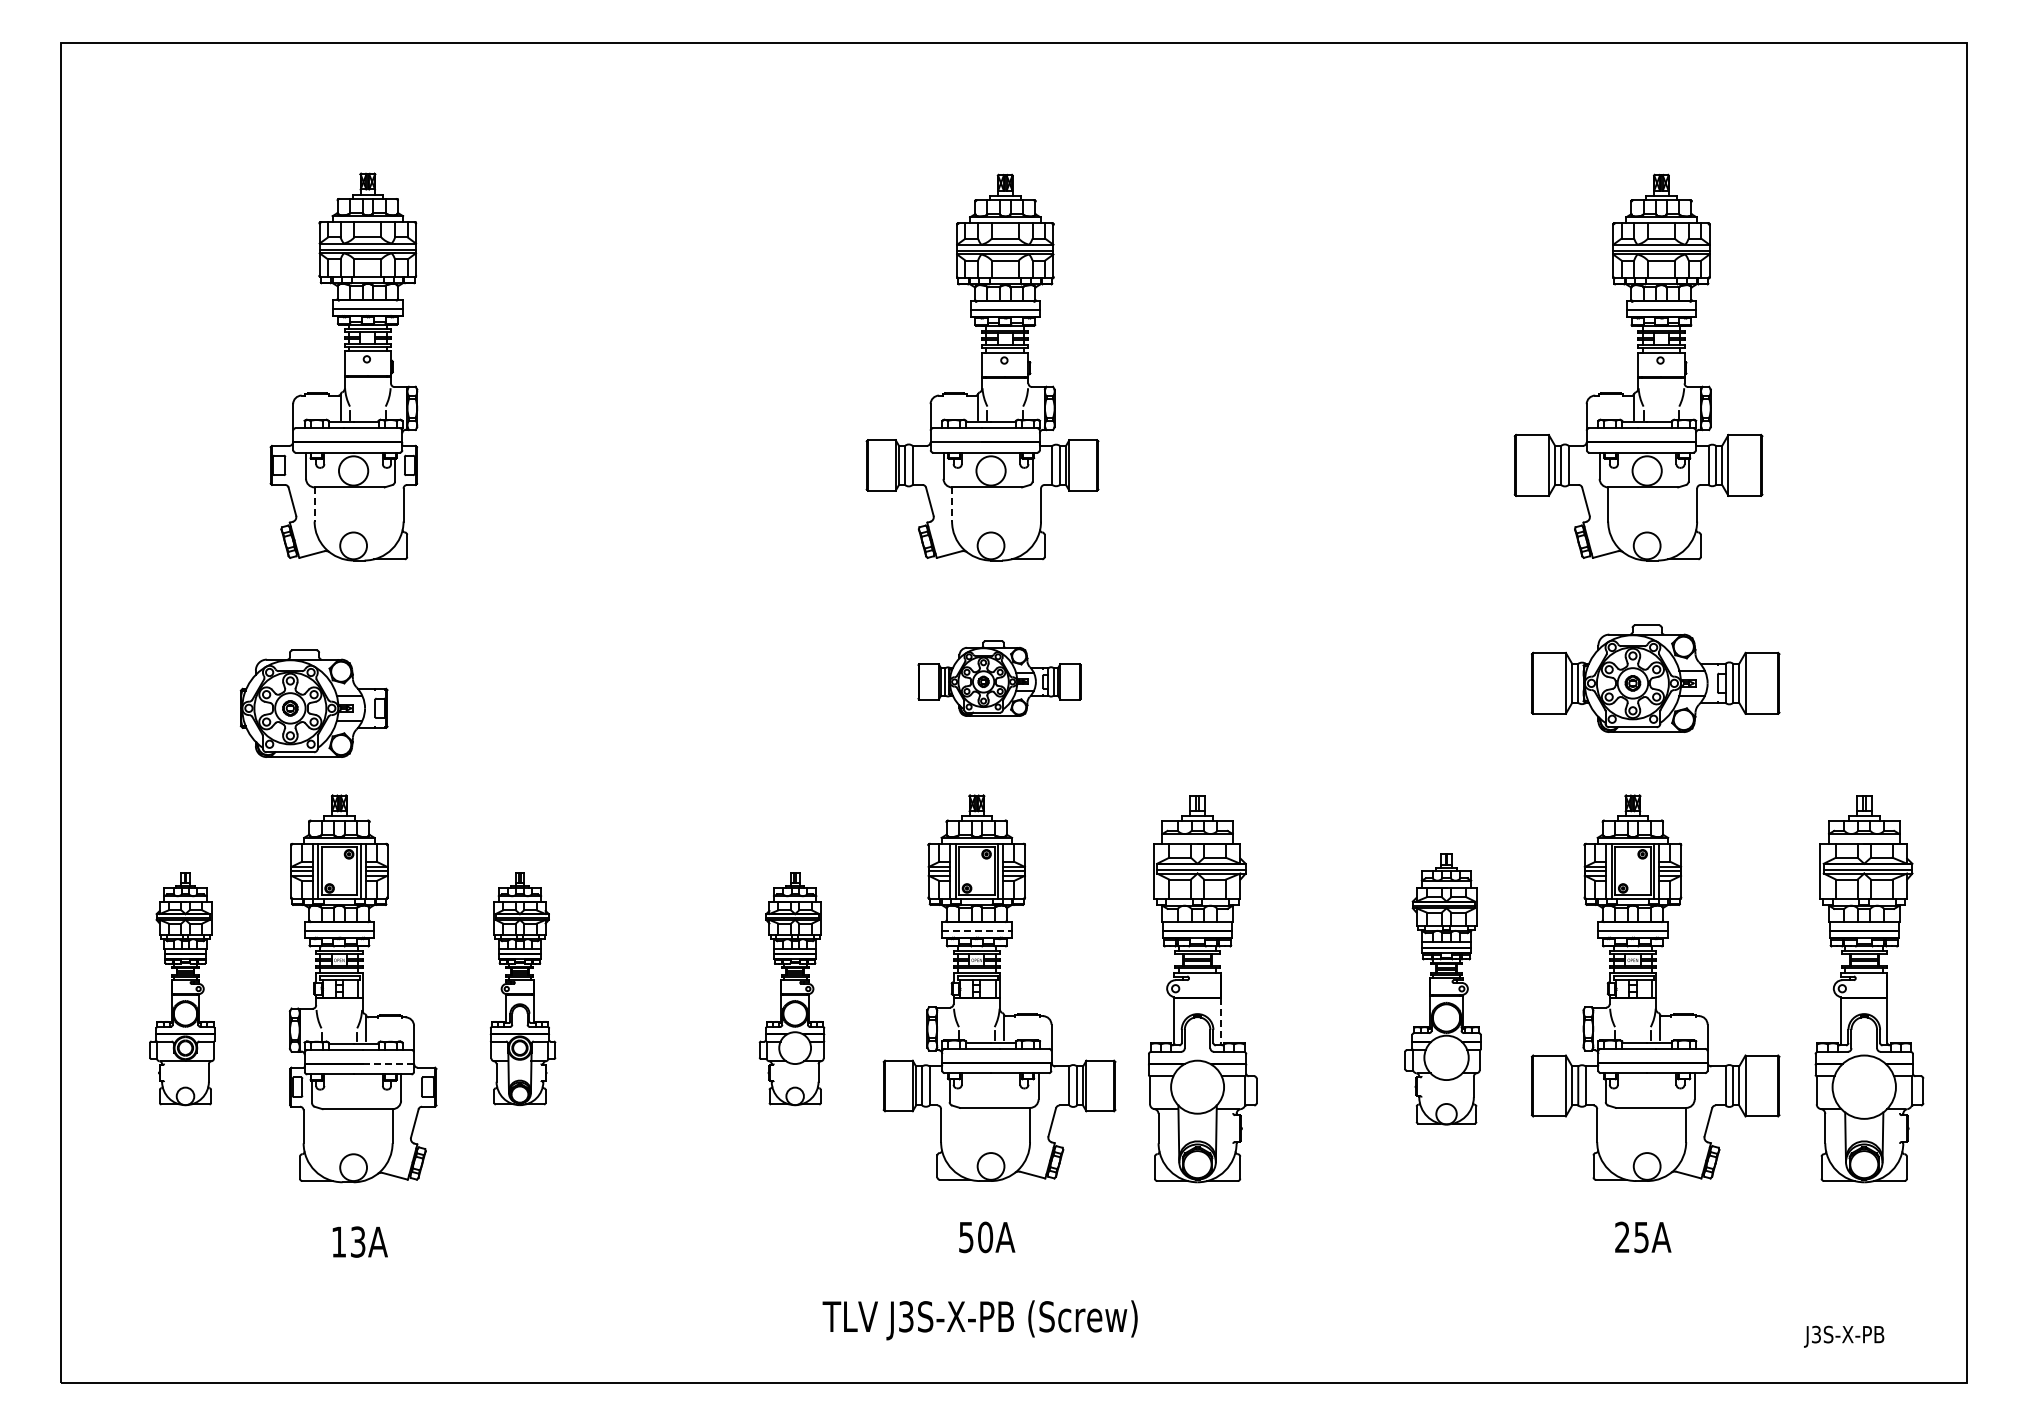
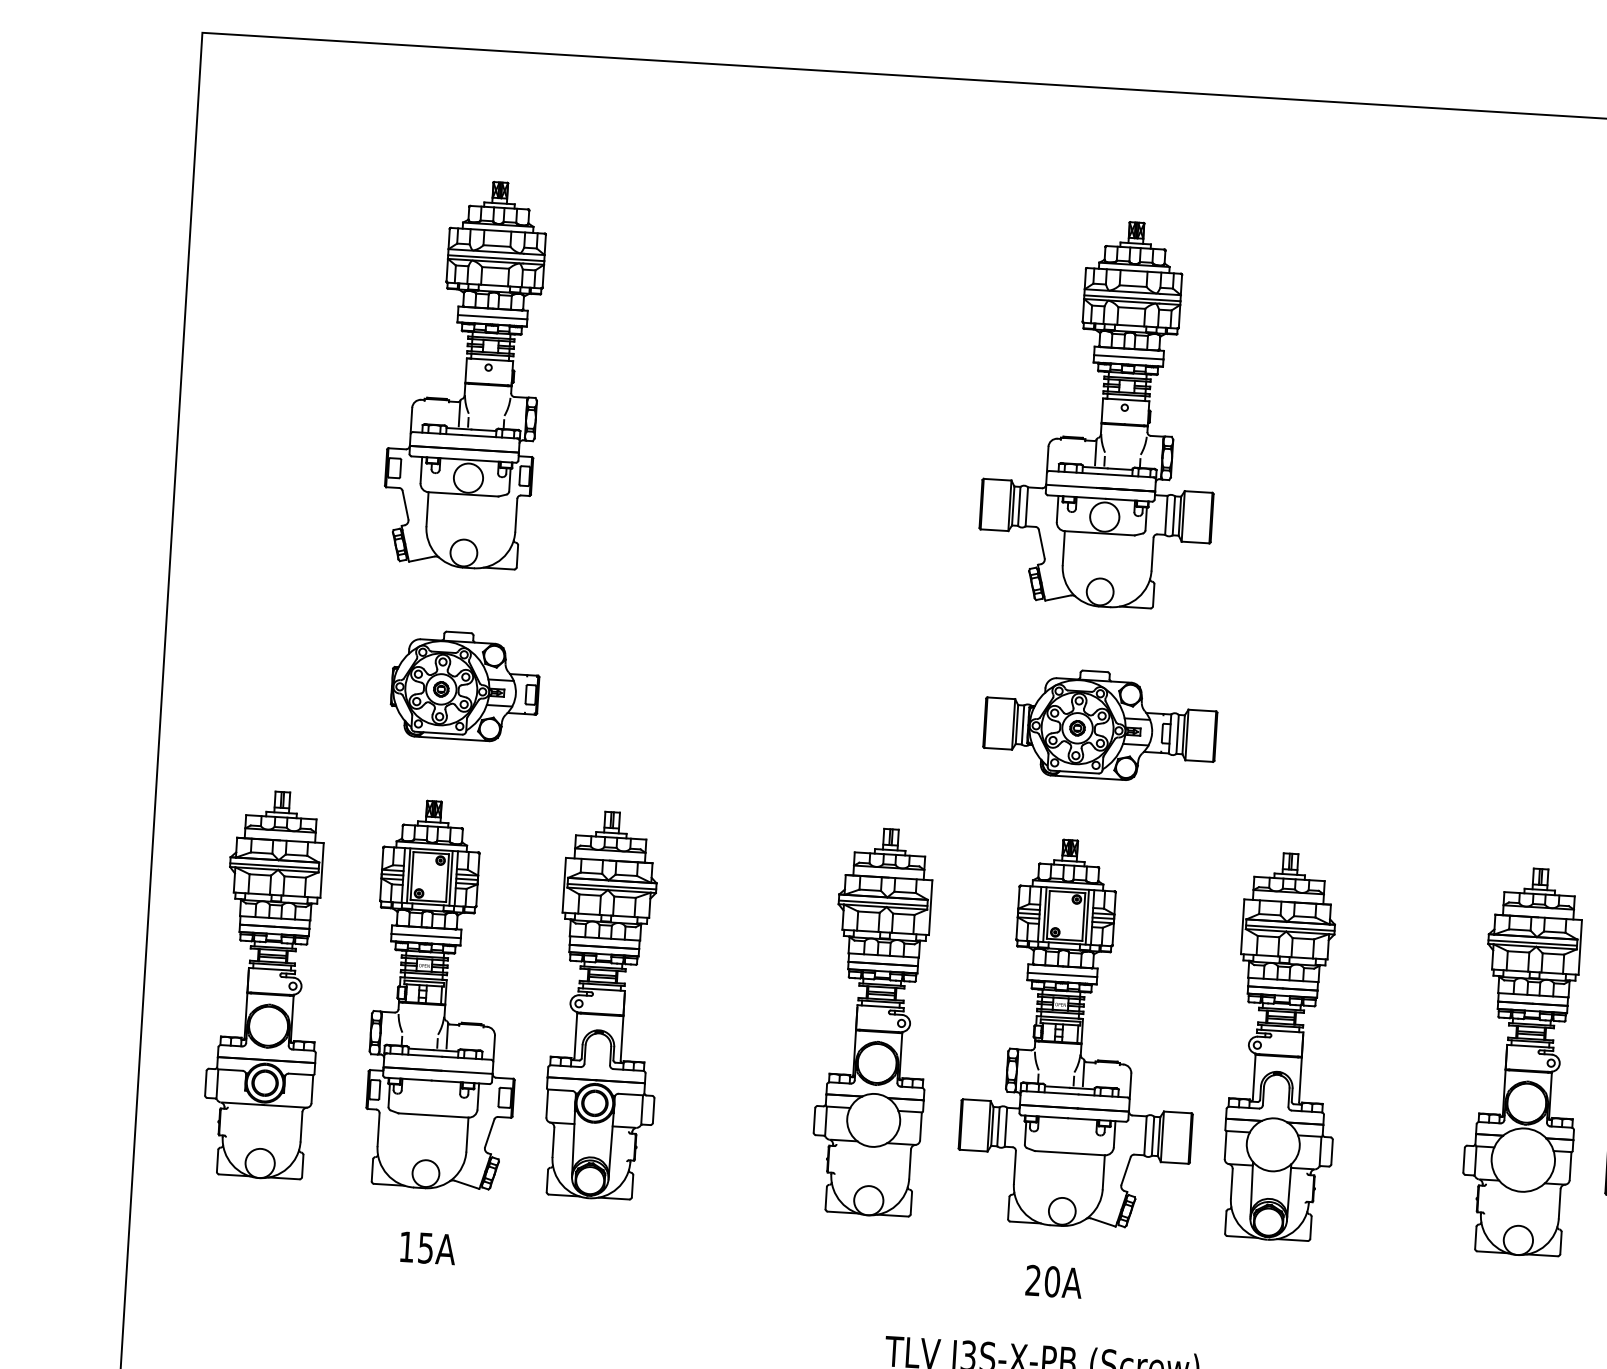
line: (314, 504) -> (427, 509), dashed -> solid
line: (952, 504) -> (1064, 548), dashed -> solid
part: (999, 678) -> (1100, 724), size x1.43
part: (313, 703) -> (464, 685), moved
line: (976, 930) -> (1062, 974), dashed -> solid
part: (182, 989) -> (266, 985), size x1.67
part: (522, 989) -> (605, 1006), size x1.67
part: (791, 989) -> (873, 1022), size x1.67
part: (1442, 989) -> (1523, 1062), size x1.43
line: (1220, 1021) -> (1300, 1080), dashed -> solid
line: (388, 1064) -> (467, 1072), dashed -> solid
text: (966, 1237) -> (1033, 1280), 50A -> 20A
text: (358, 1241) -> (426, 1247), 13A -> 15A

